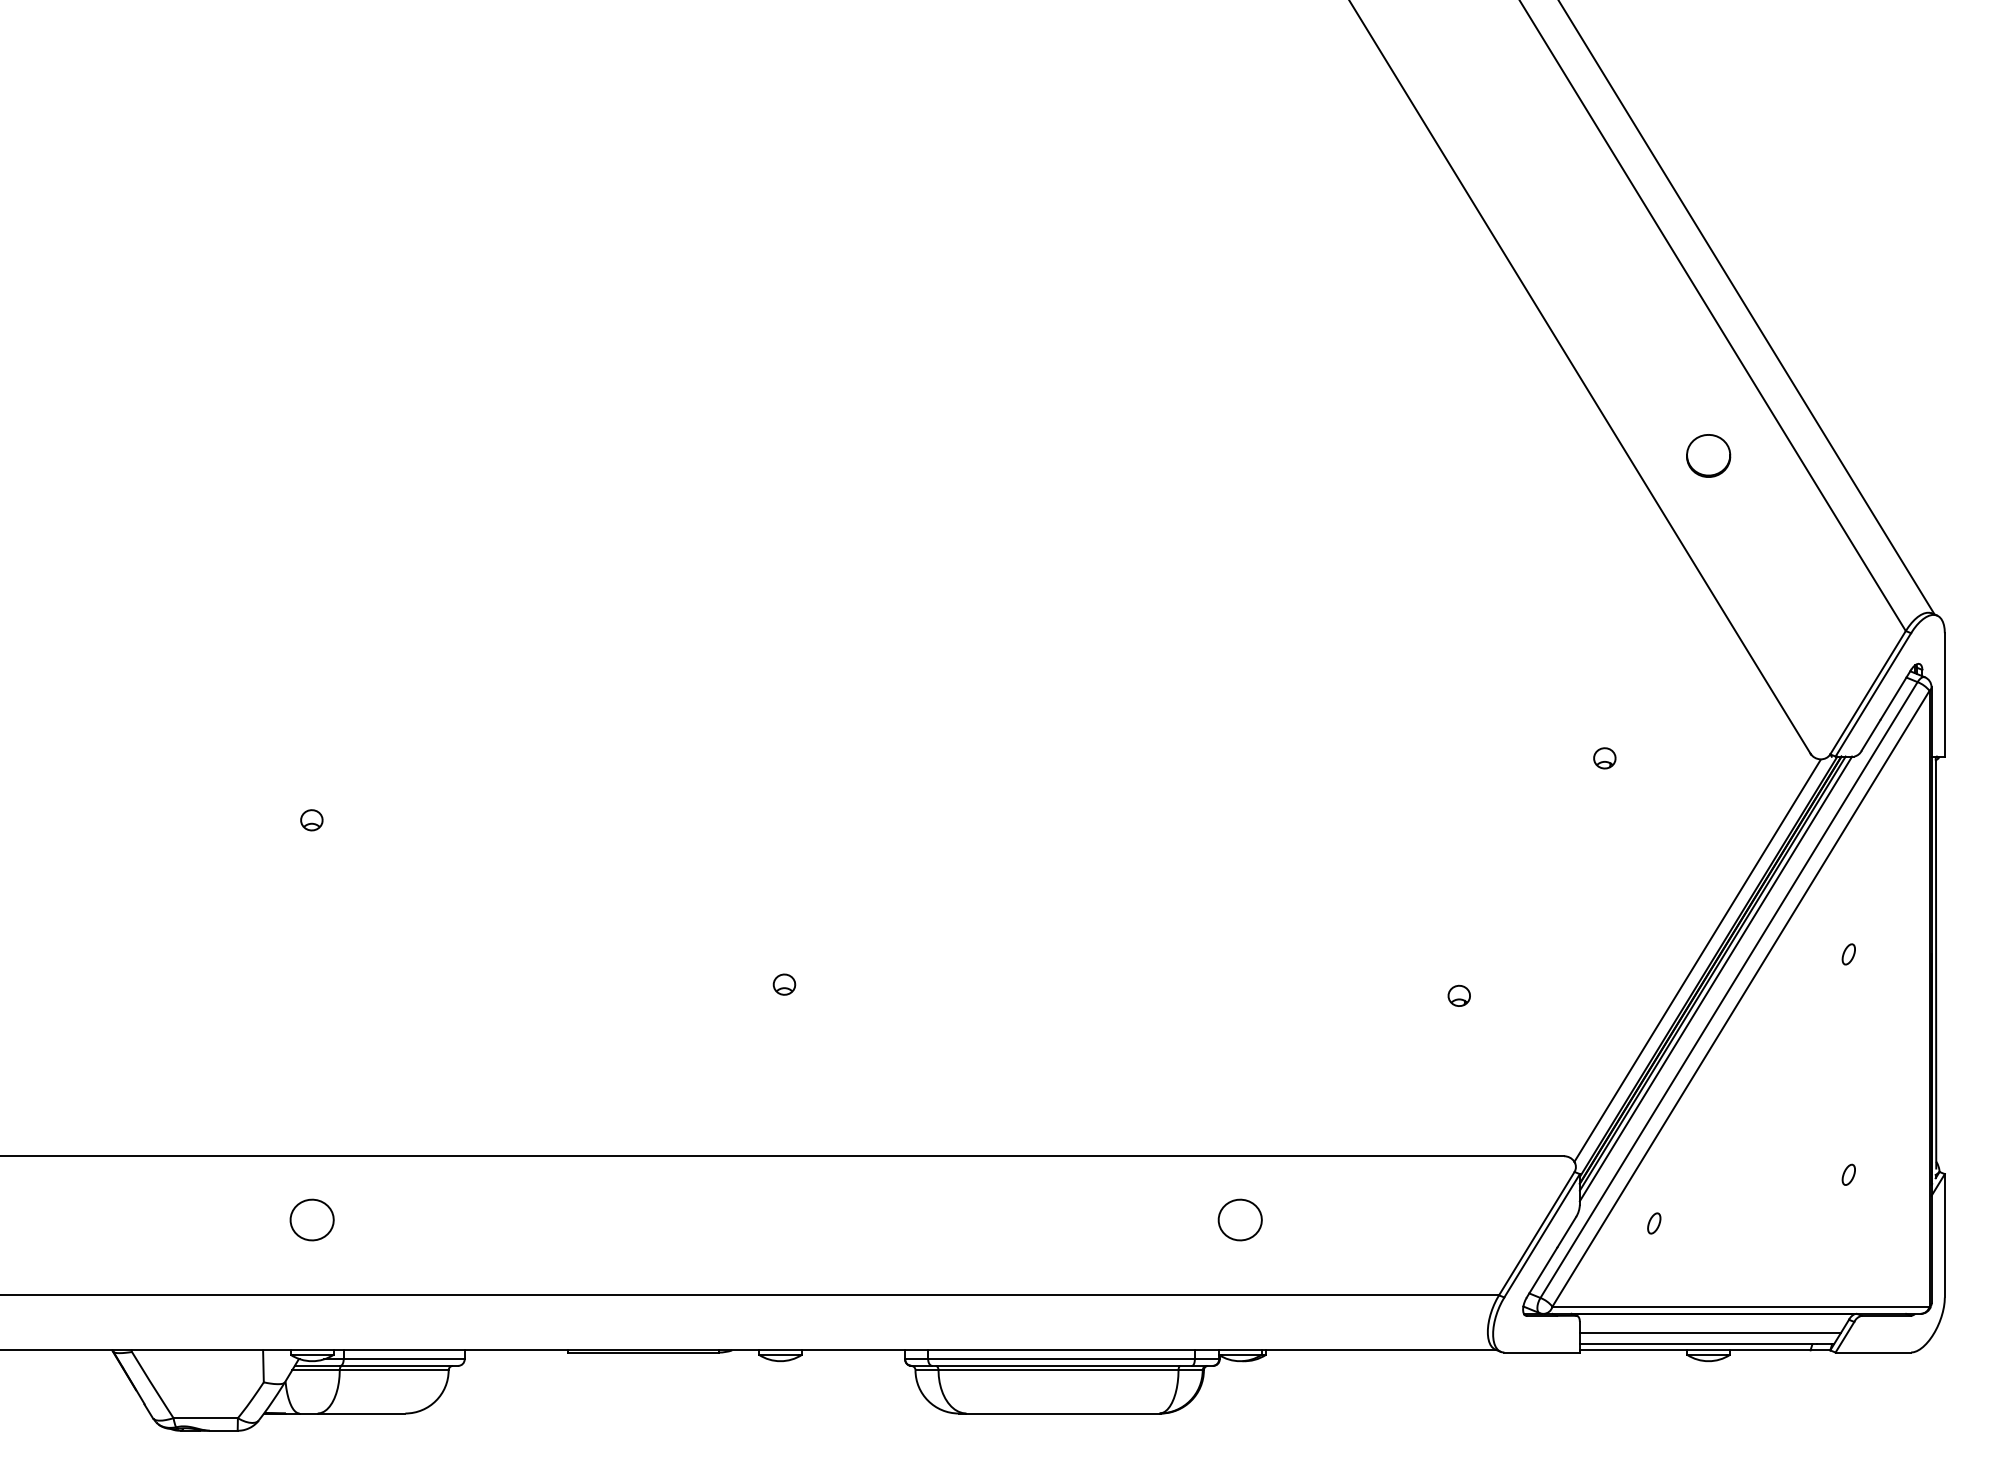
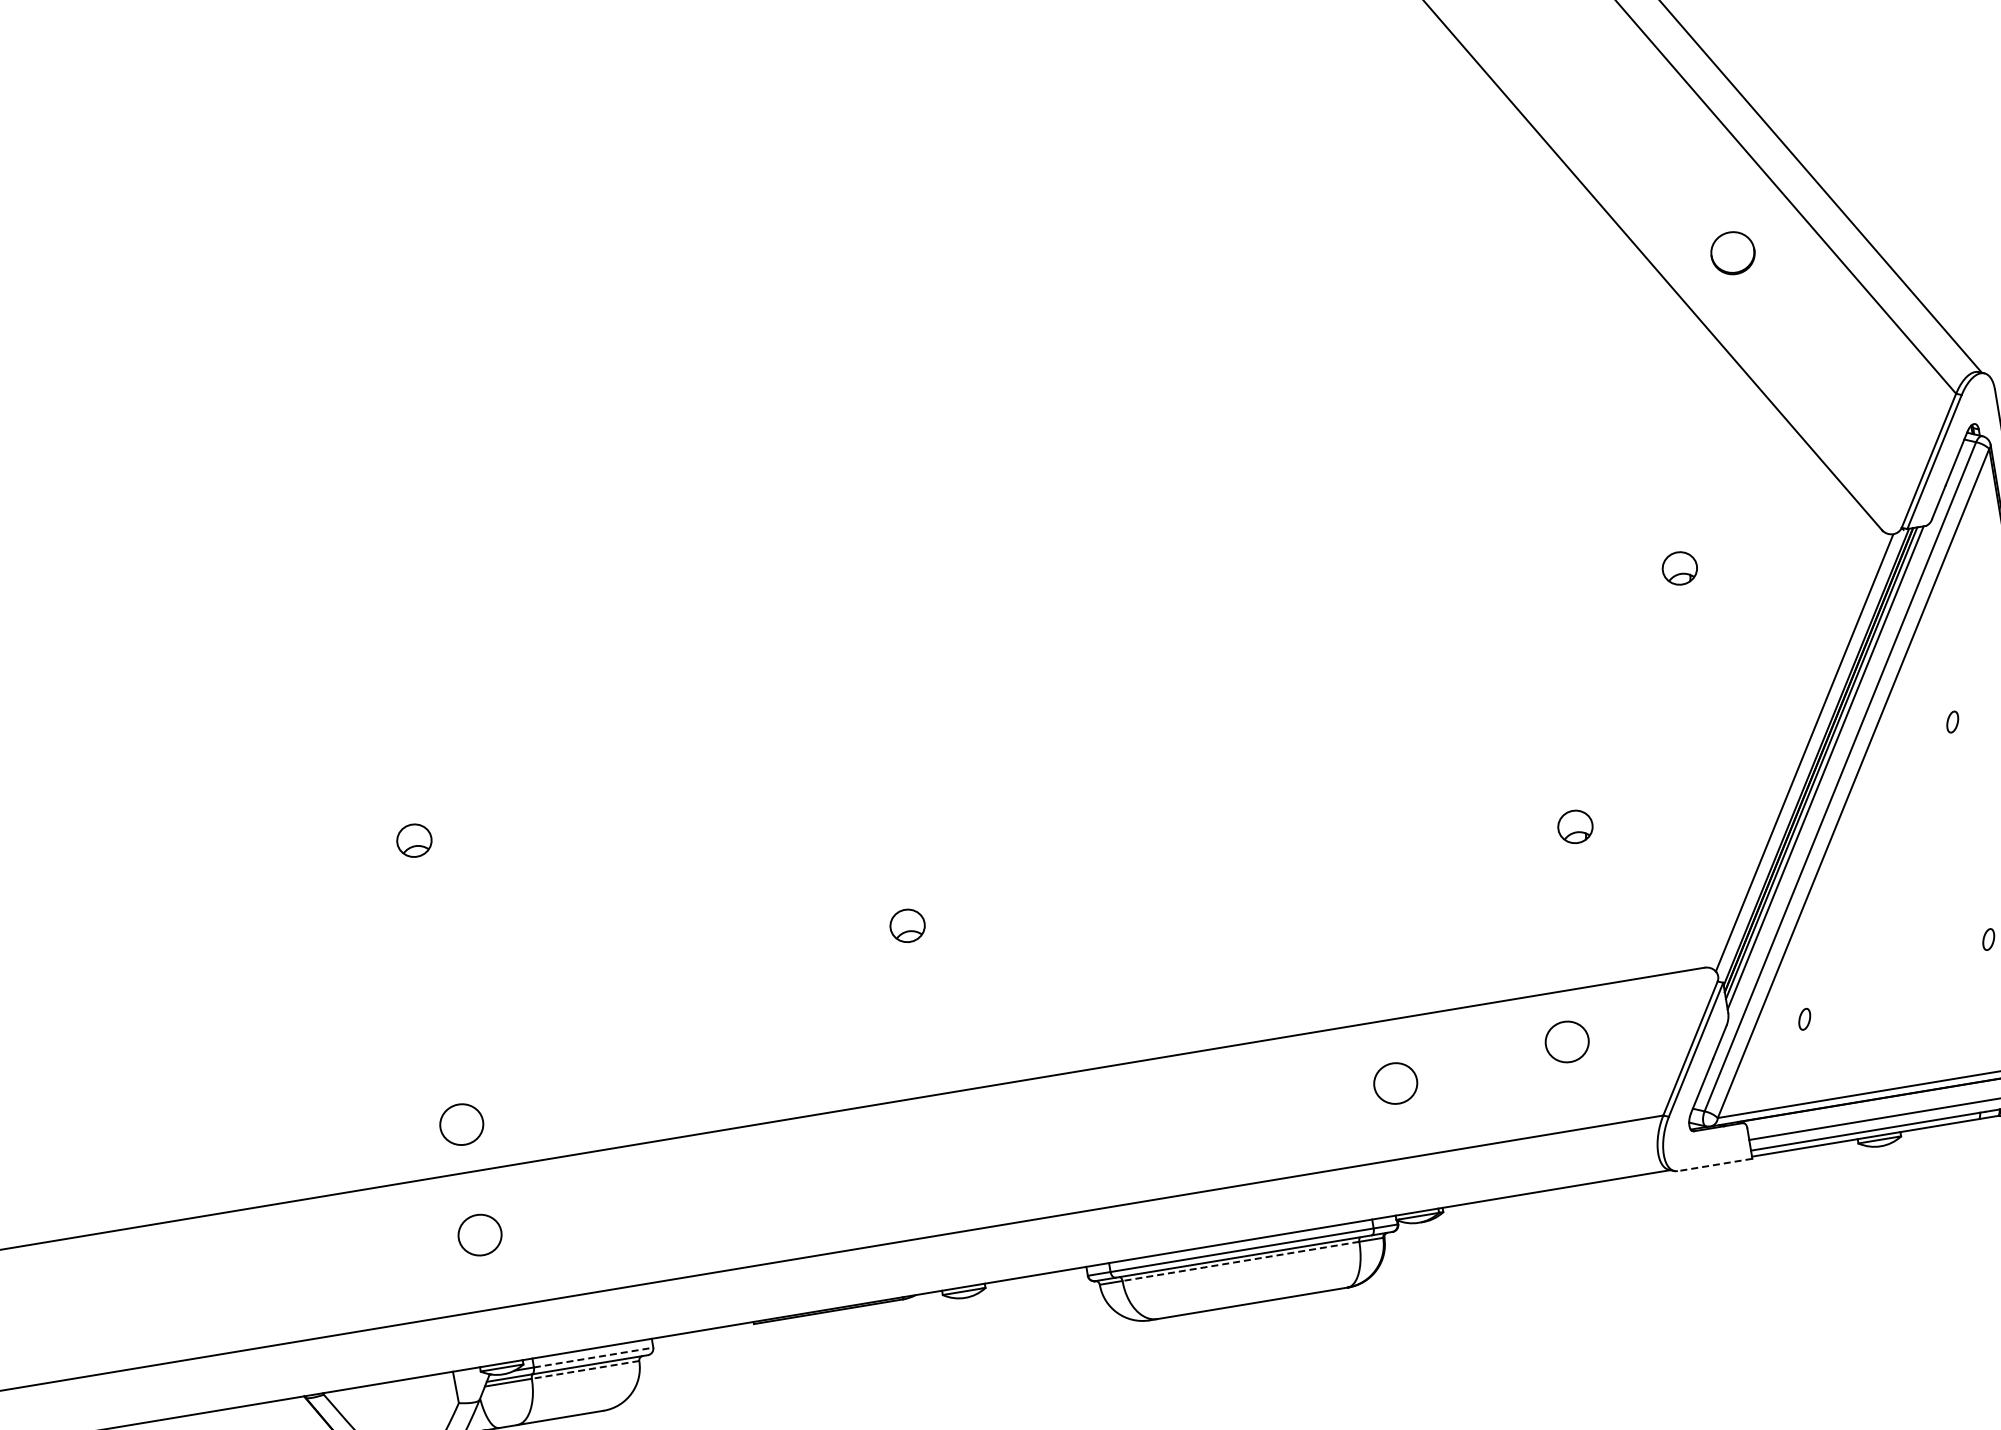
part: (1604, 758) -> (1679, 568), size x1.6
part: (311, 820) -> (414, 841), size x1.6
part: (784, 984) -> (907, 925), size x1.6
part: (1458, 995) -> (1574, 826), size x1.6
part: (311, 1107) -> (461, 1124), added
part: (1415, 1206) -> (1566, 1041), added
line: (1542, 1352) -> (1715, 1164), solid -> dashed
line: (404, 1359) -> (593, 1357), solid -> dashed
line: (393, 1370) -> (584, 1370), solid -> dashed
line: (1058, 1370) -> (1240, 1261), solid -> dashed

